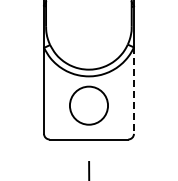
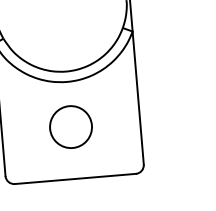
line: (133, 91) -> (137, 99), dashed -> solid
circle: (88, 105) -> (70, 126), size x0.71

